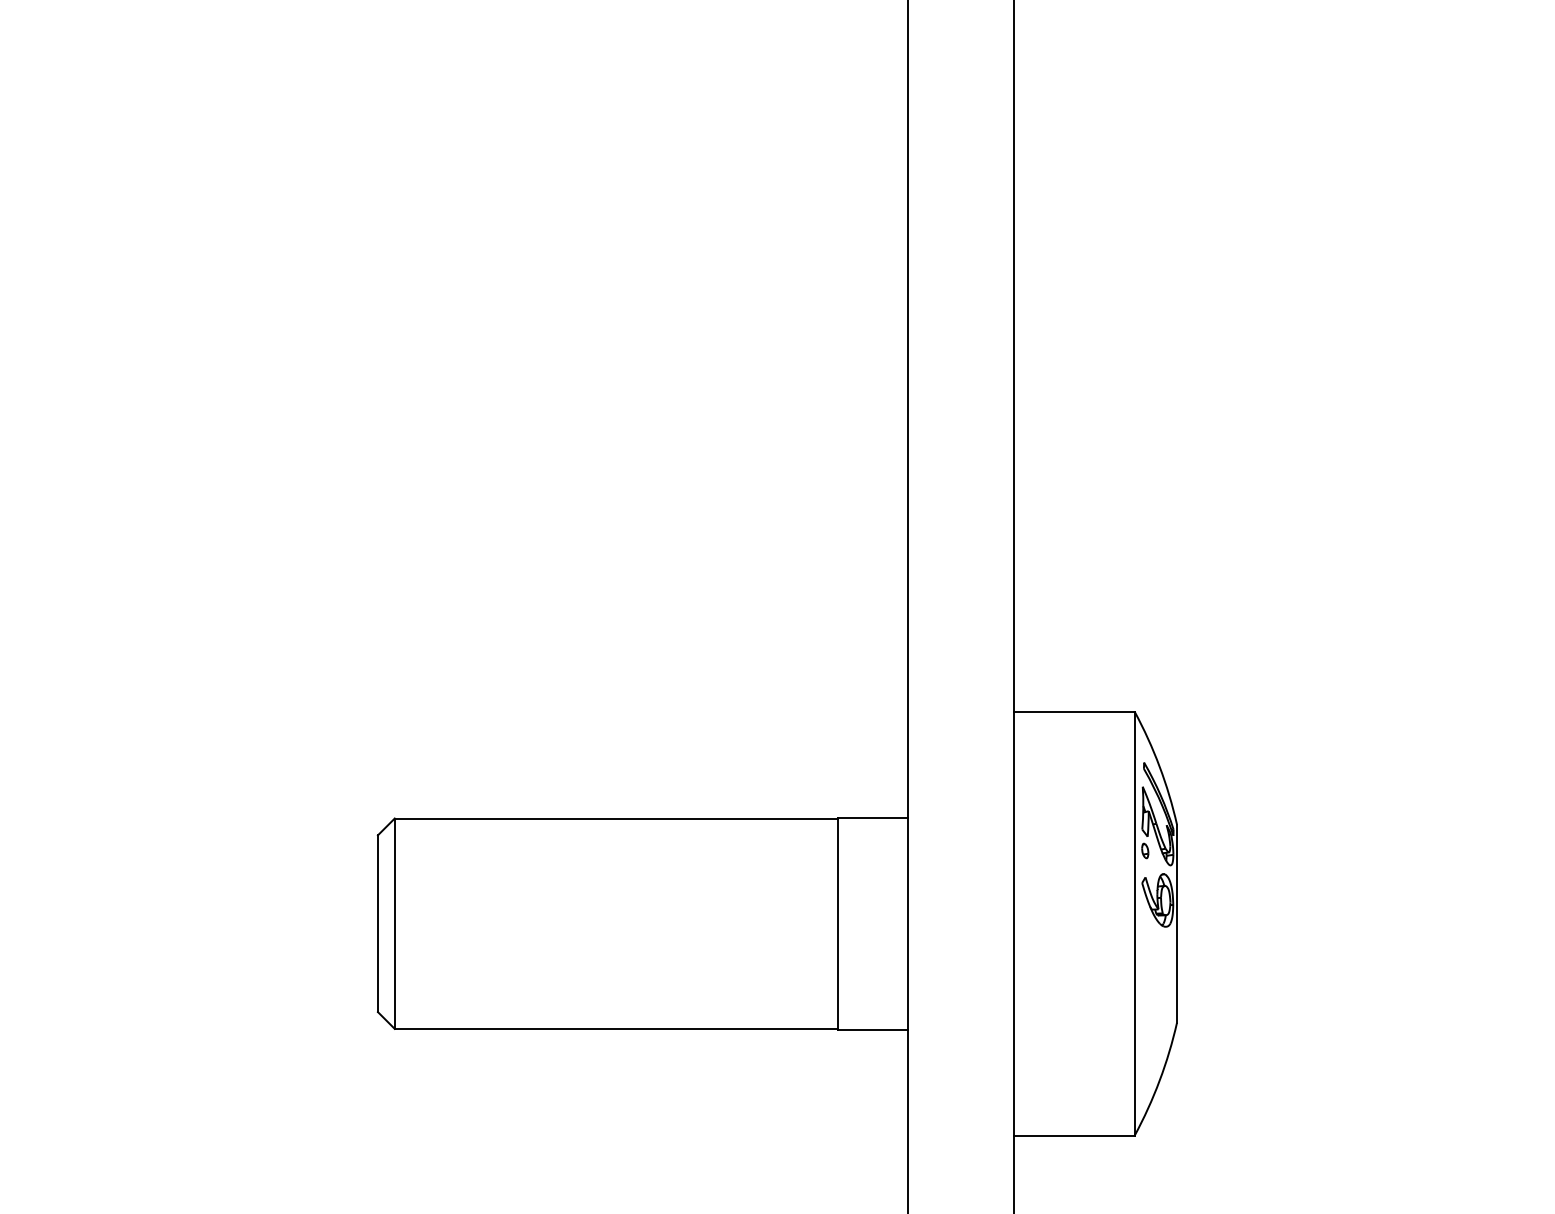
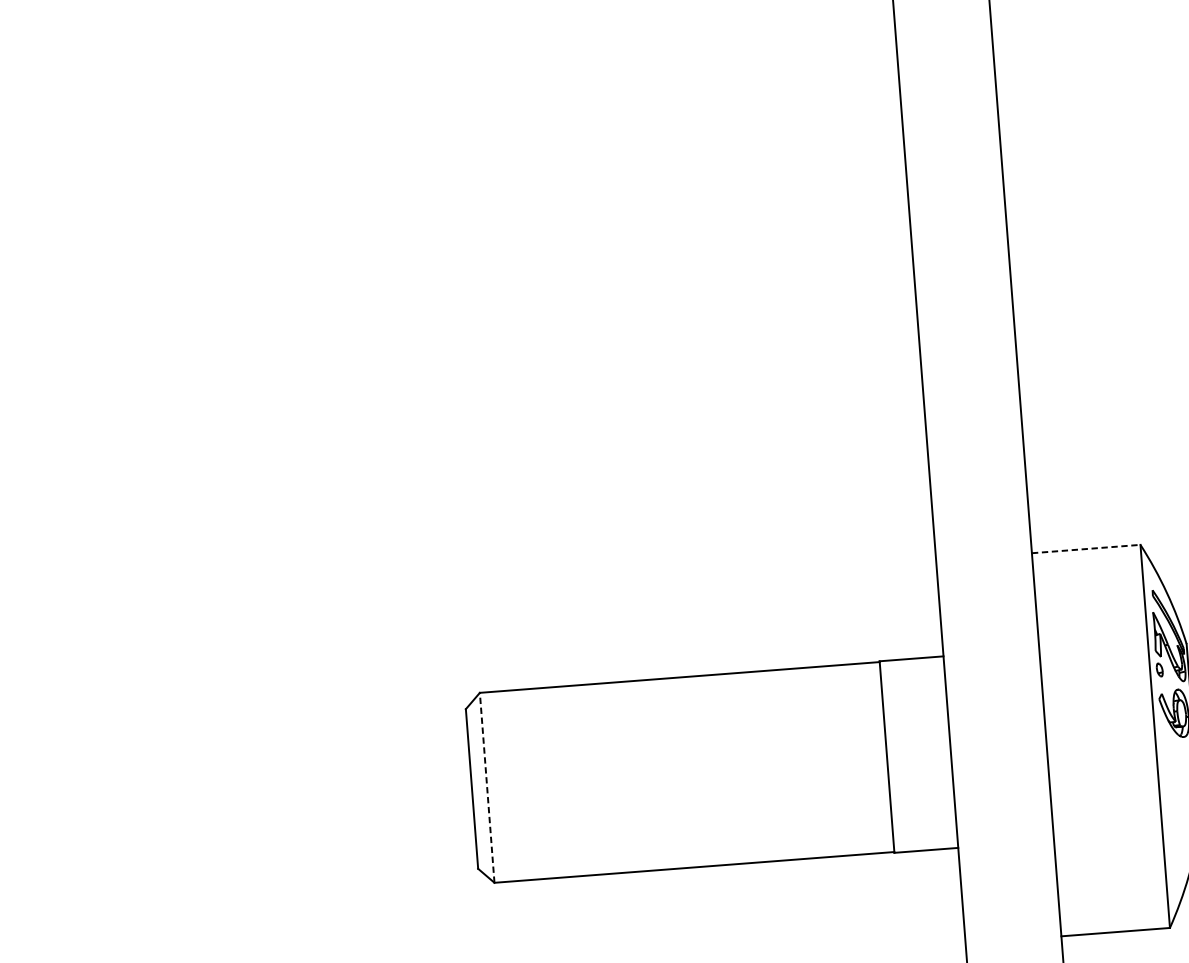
line: (1074, 711) -> (1086, 548), solid -> dashed
line: (394, 923) -> (486, 787), solid -> dashed

